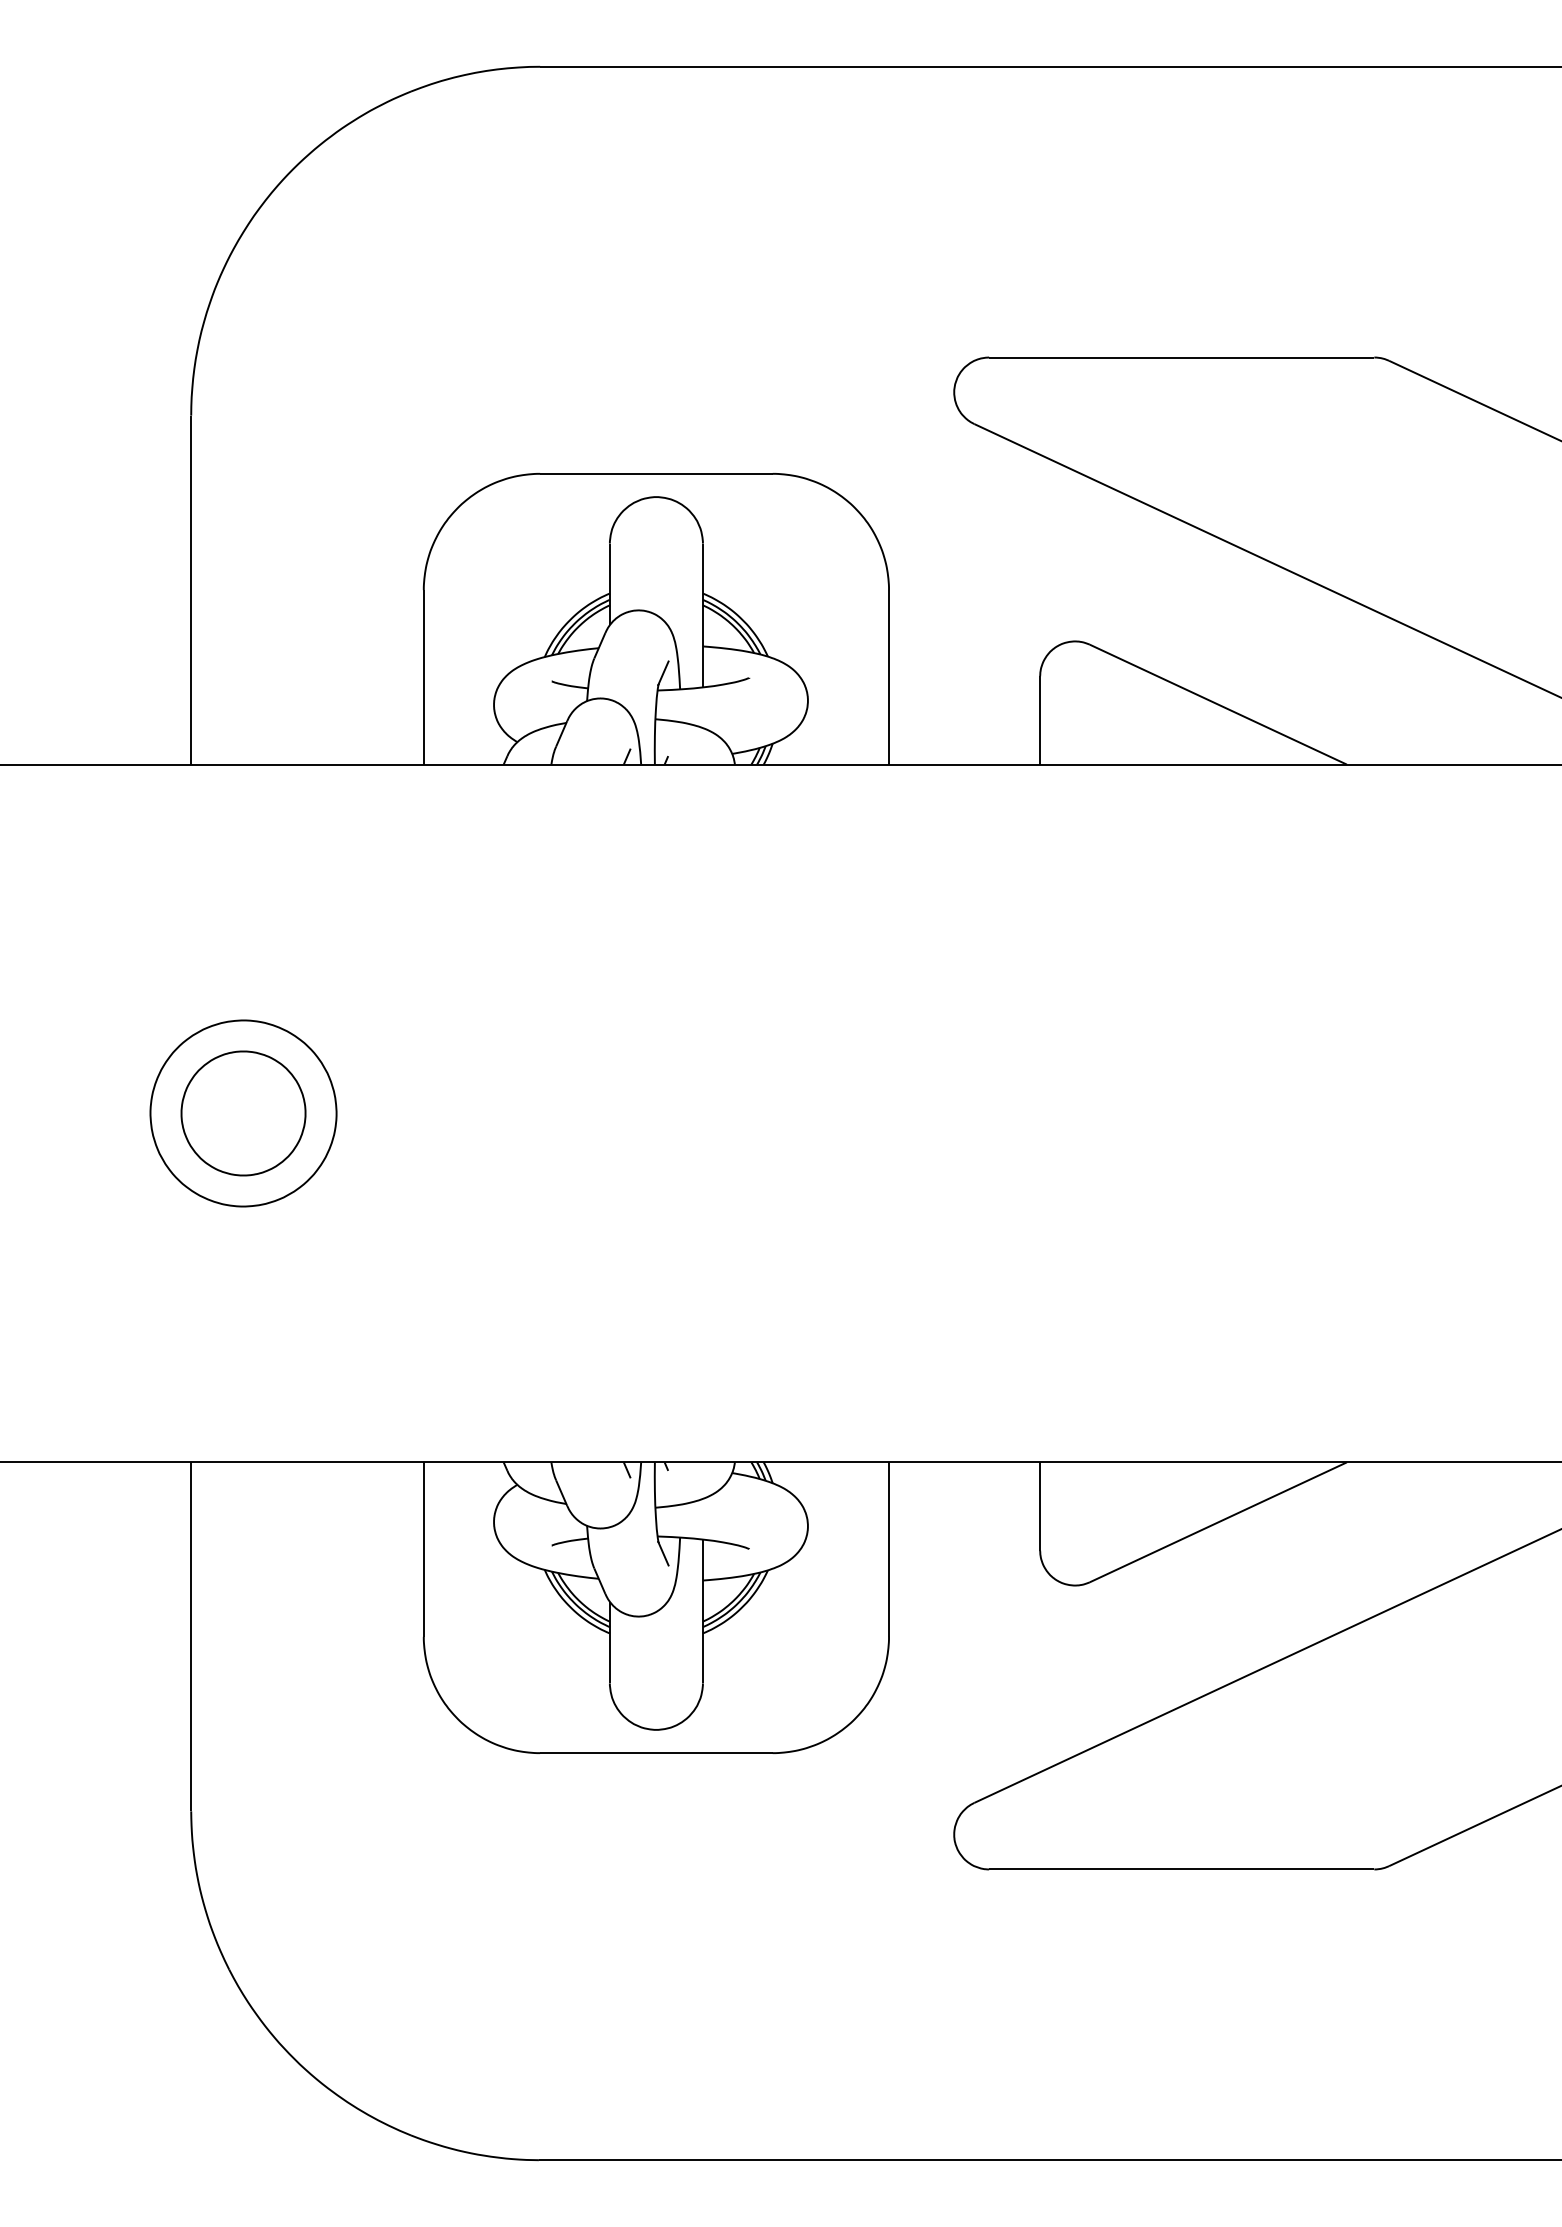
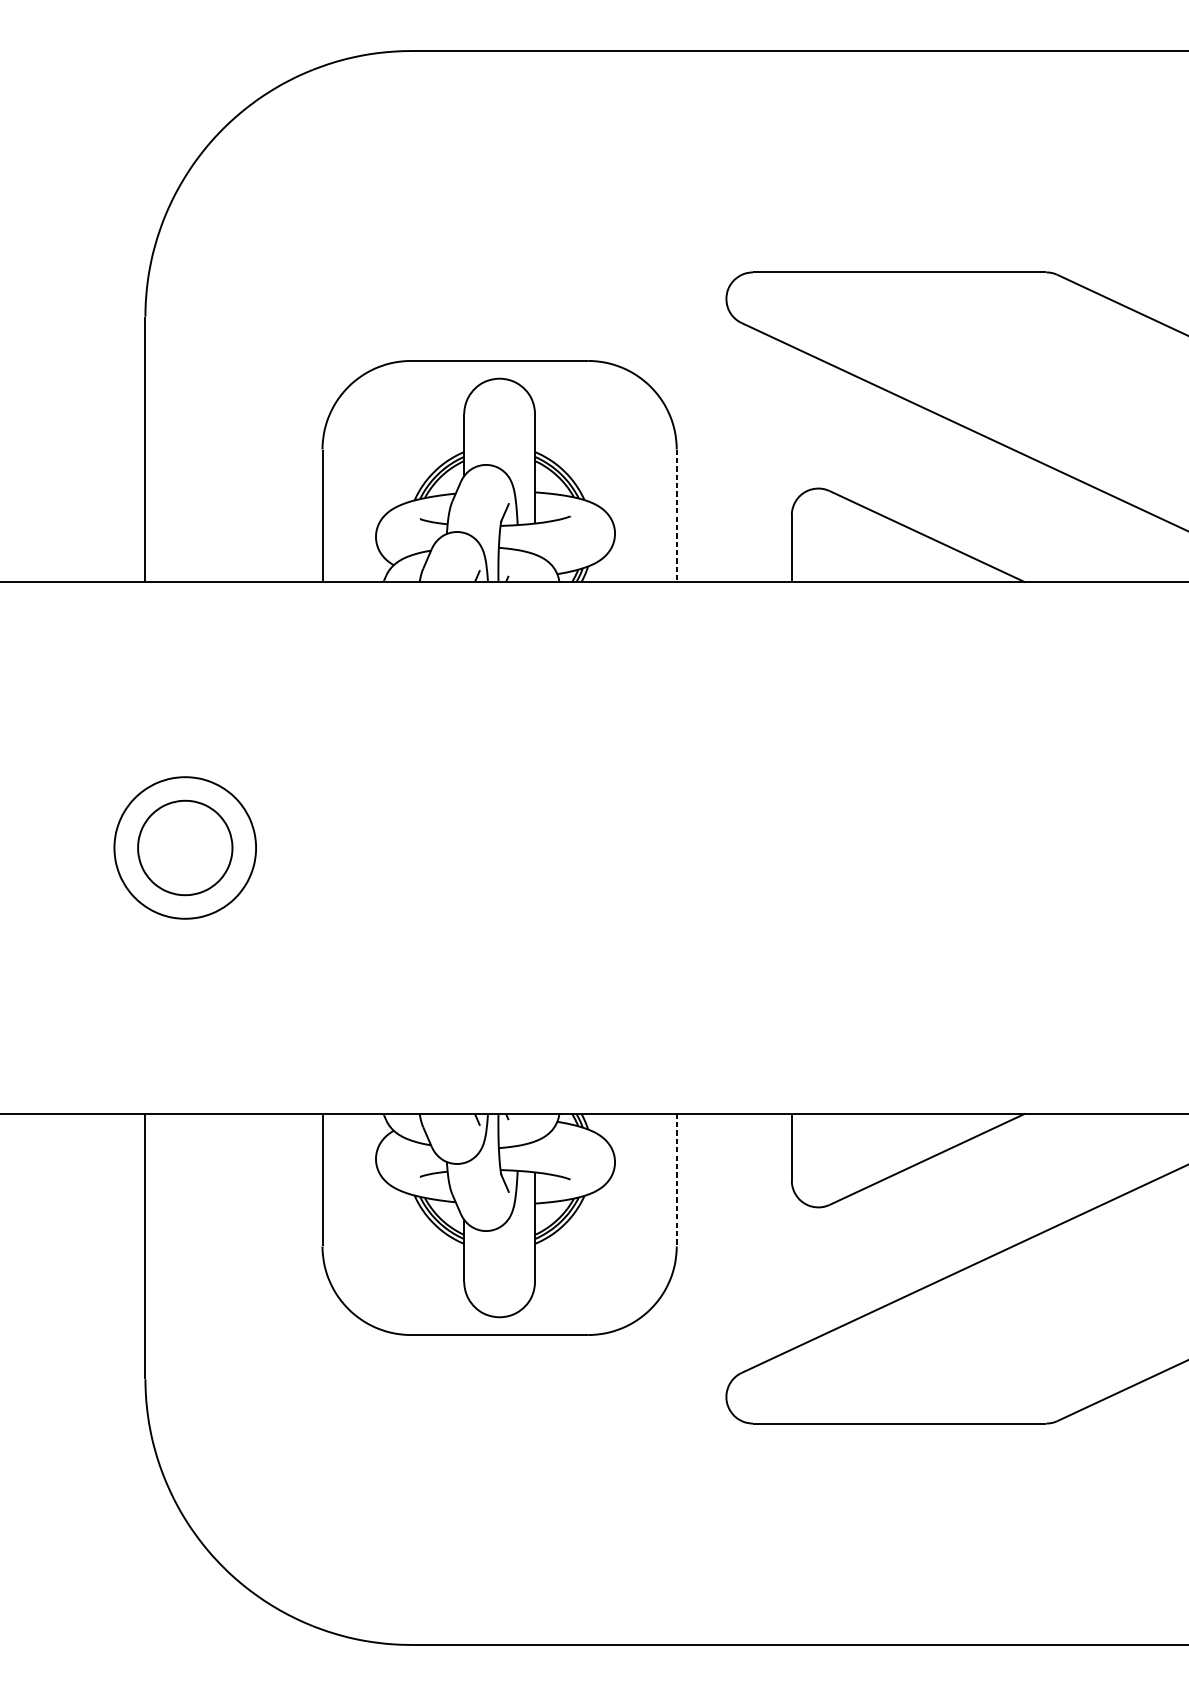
line: (889, 677) -> (677, 516), solid -> dashed
line: (889, 1550) -> (677, 1180), solid -> dashed

